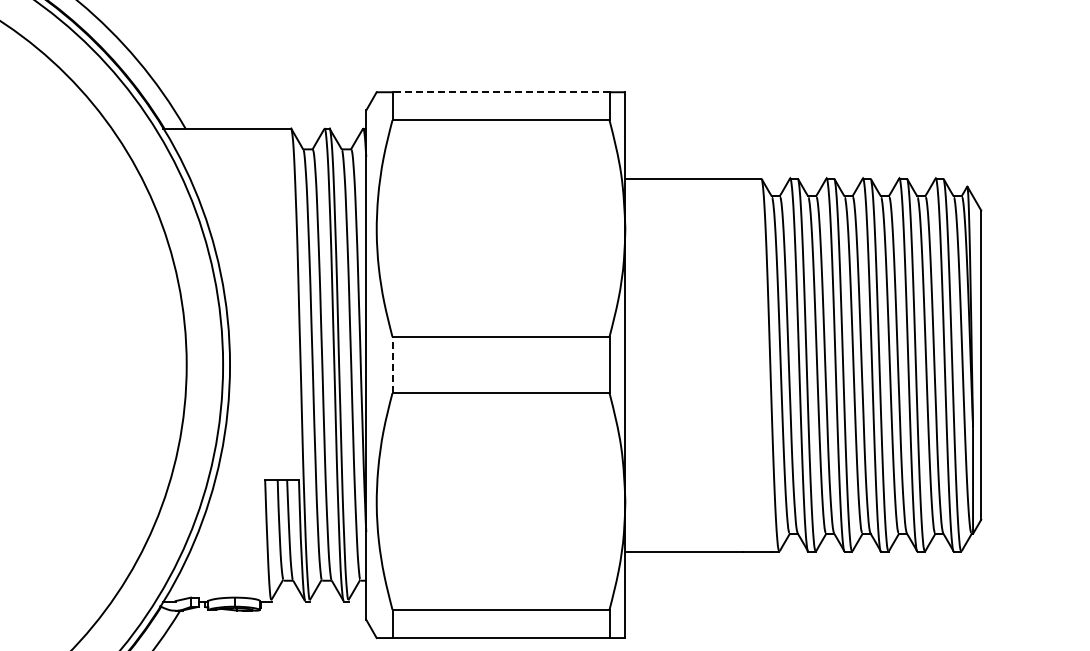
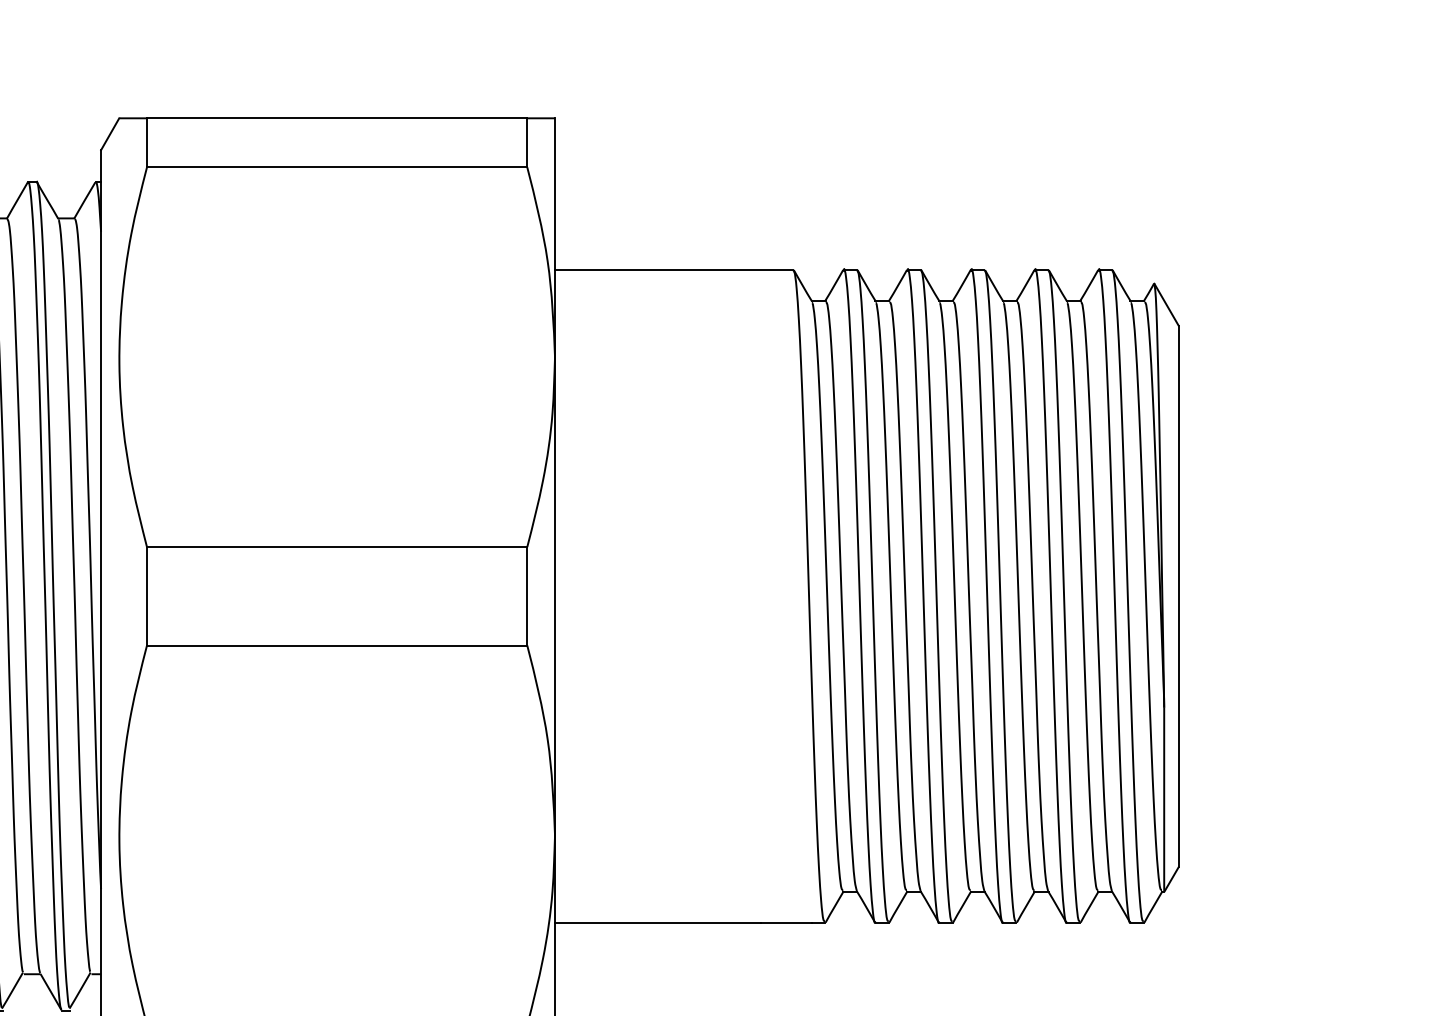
line: (501, 92) -> (337, 118), dashed -> solid
line: (392, 364) -> (147, 595), dashed -> solid

